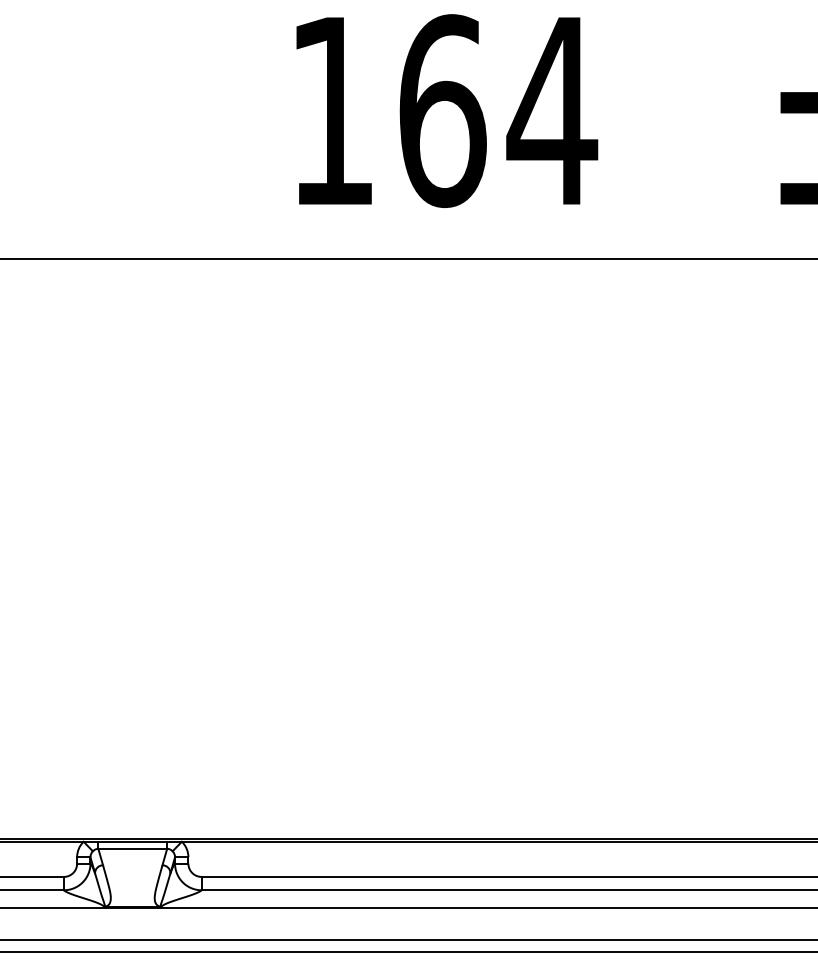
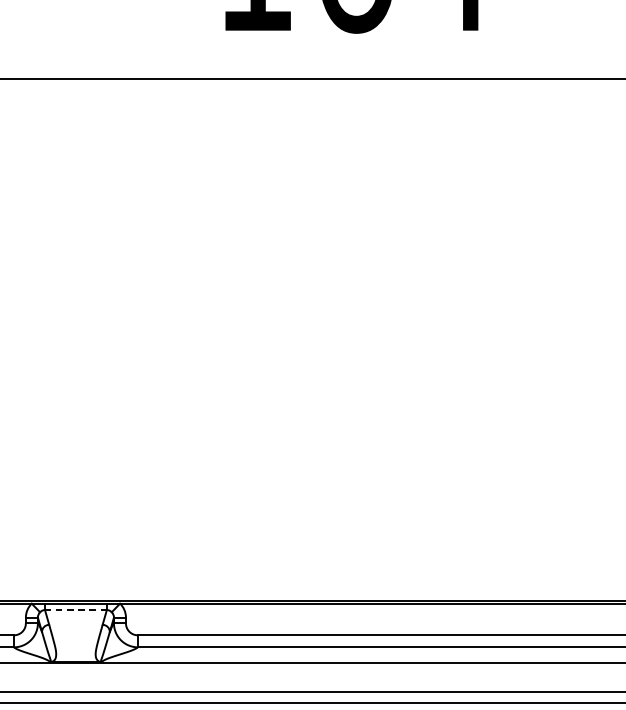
line: (132, 848) -> (75, 609), solid -> dashed

